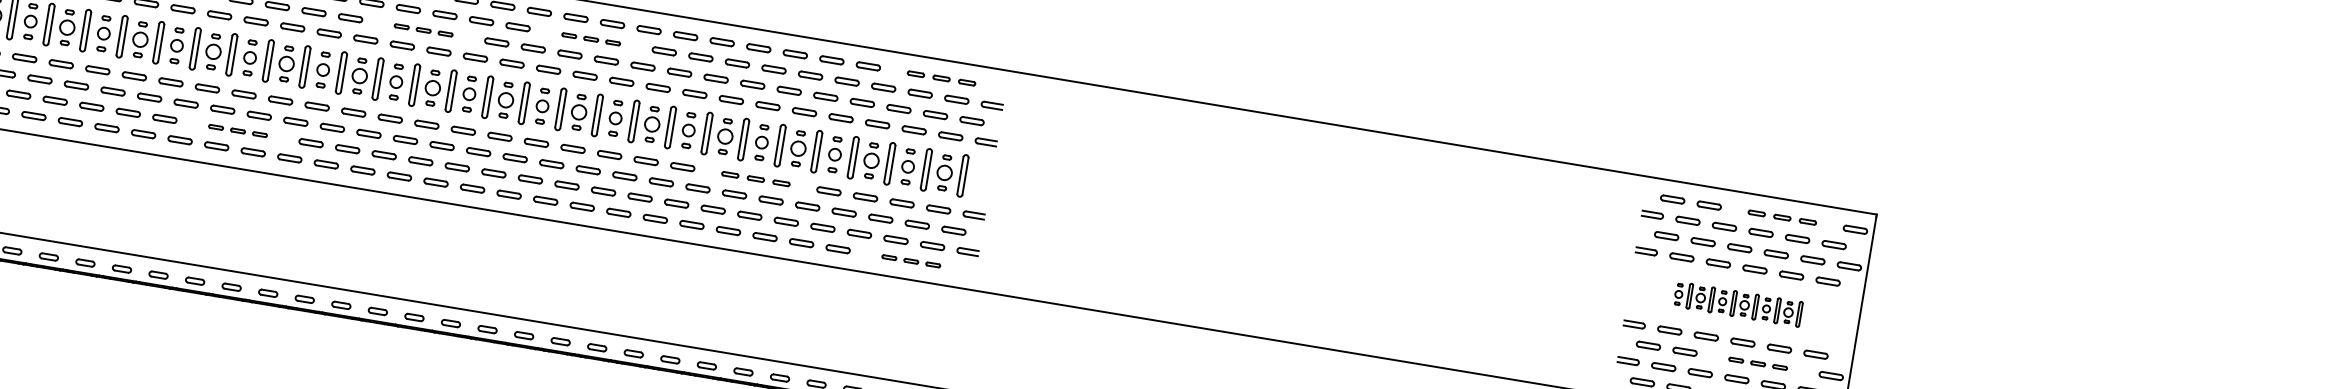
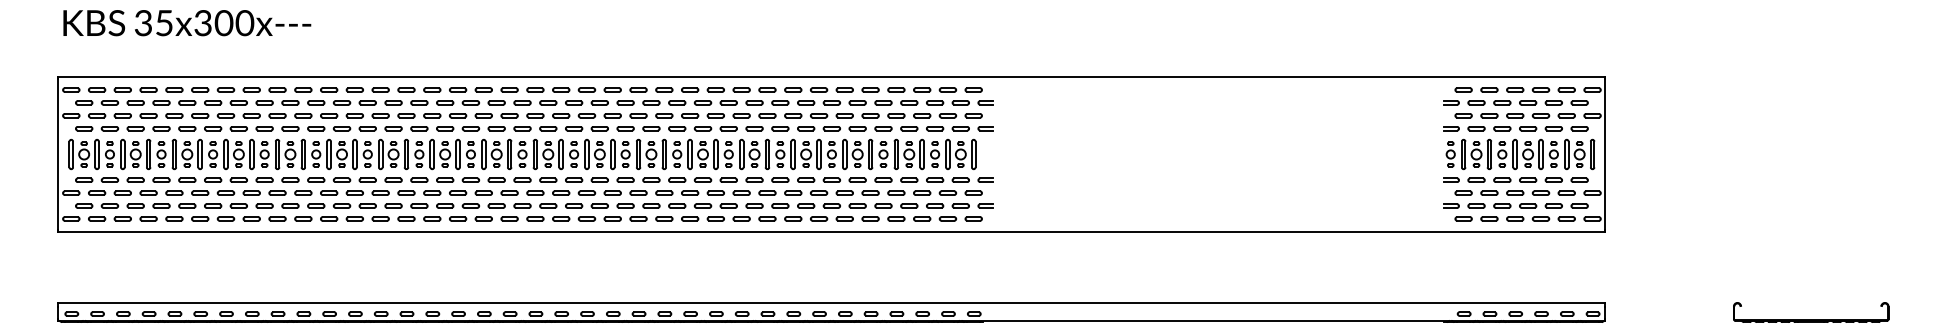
part: (423, 29) -> (586, 115), size x1.67
part: (590, 38) -> (702, 102), size x1.67
part: (941, 77) -> (947, 89), size x1.43
part: (237, 130) -> (470, 205), size x1.67
part: (755, 178) -> (831, 179), size x1.43
part: (1781, 216) -> (1540, 89), size x1.43
part: (910, 260) -> (947, 218), size x1.67
part: (1738, 304) -> (1520, 154), size x1.67
part: (1757, 362) -> (1540, 192), size x1.67

